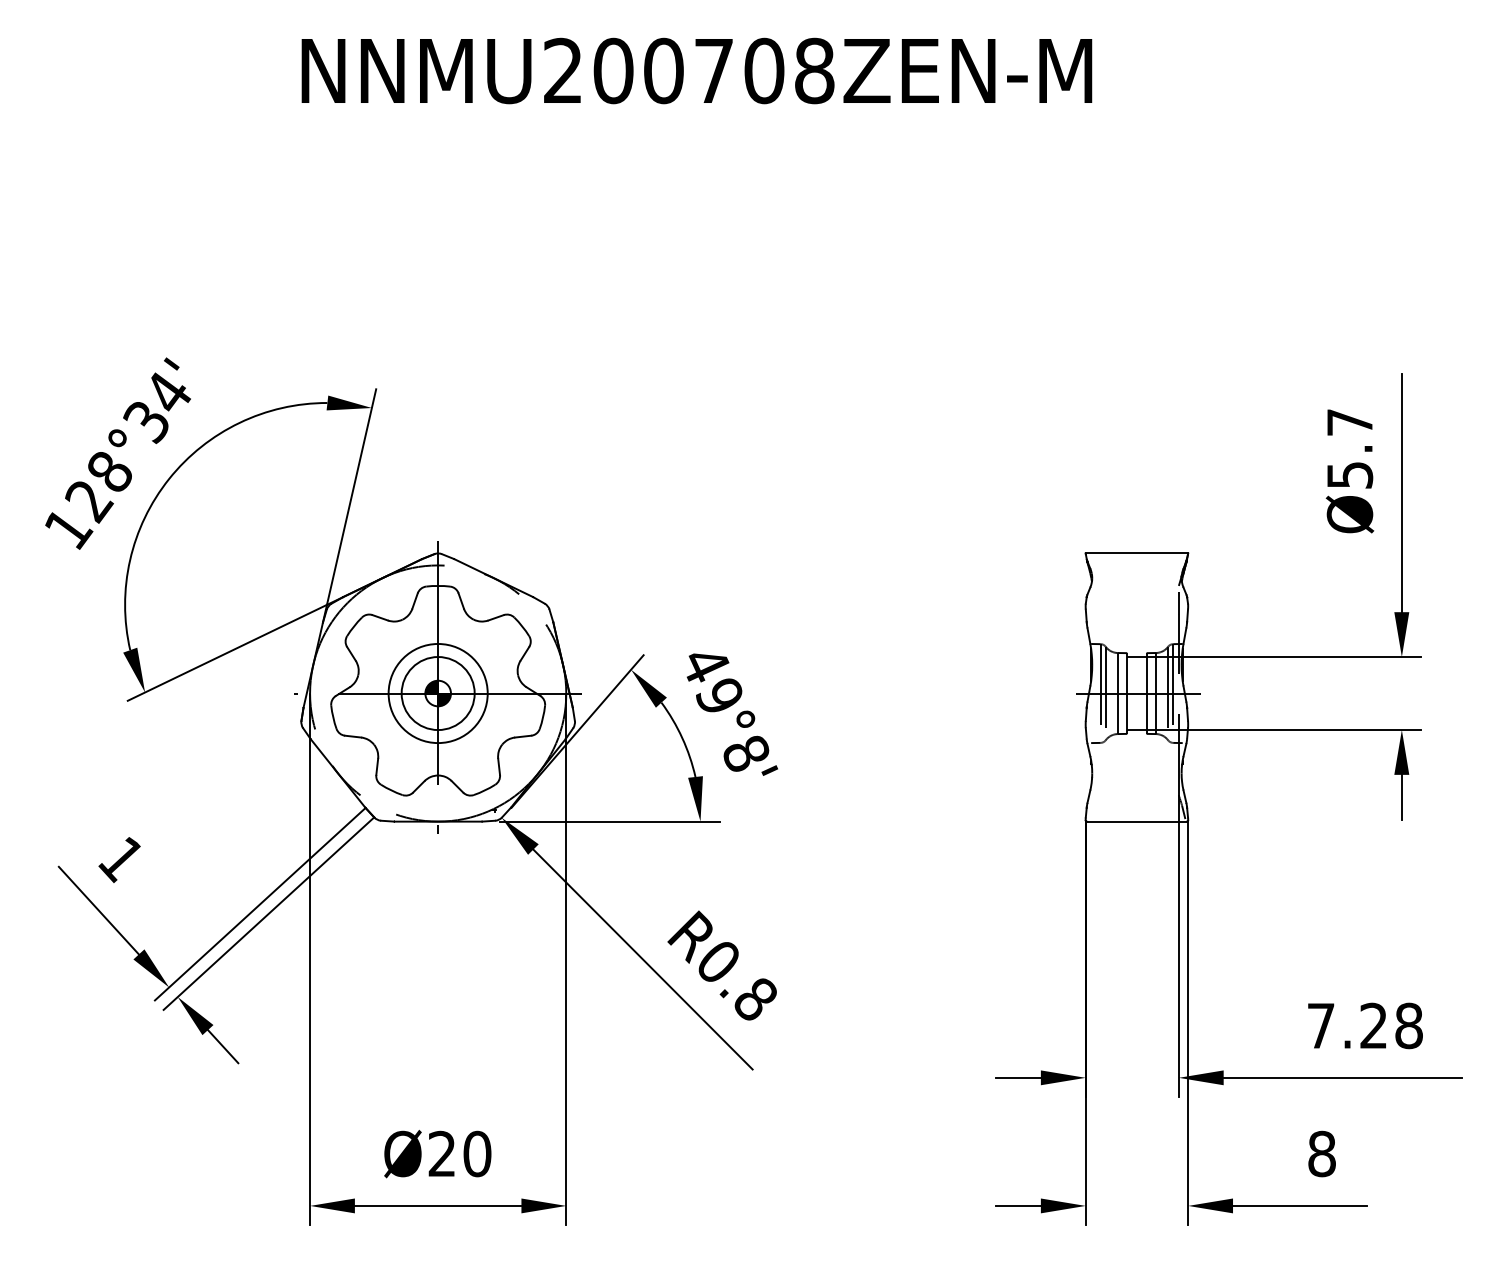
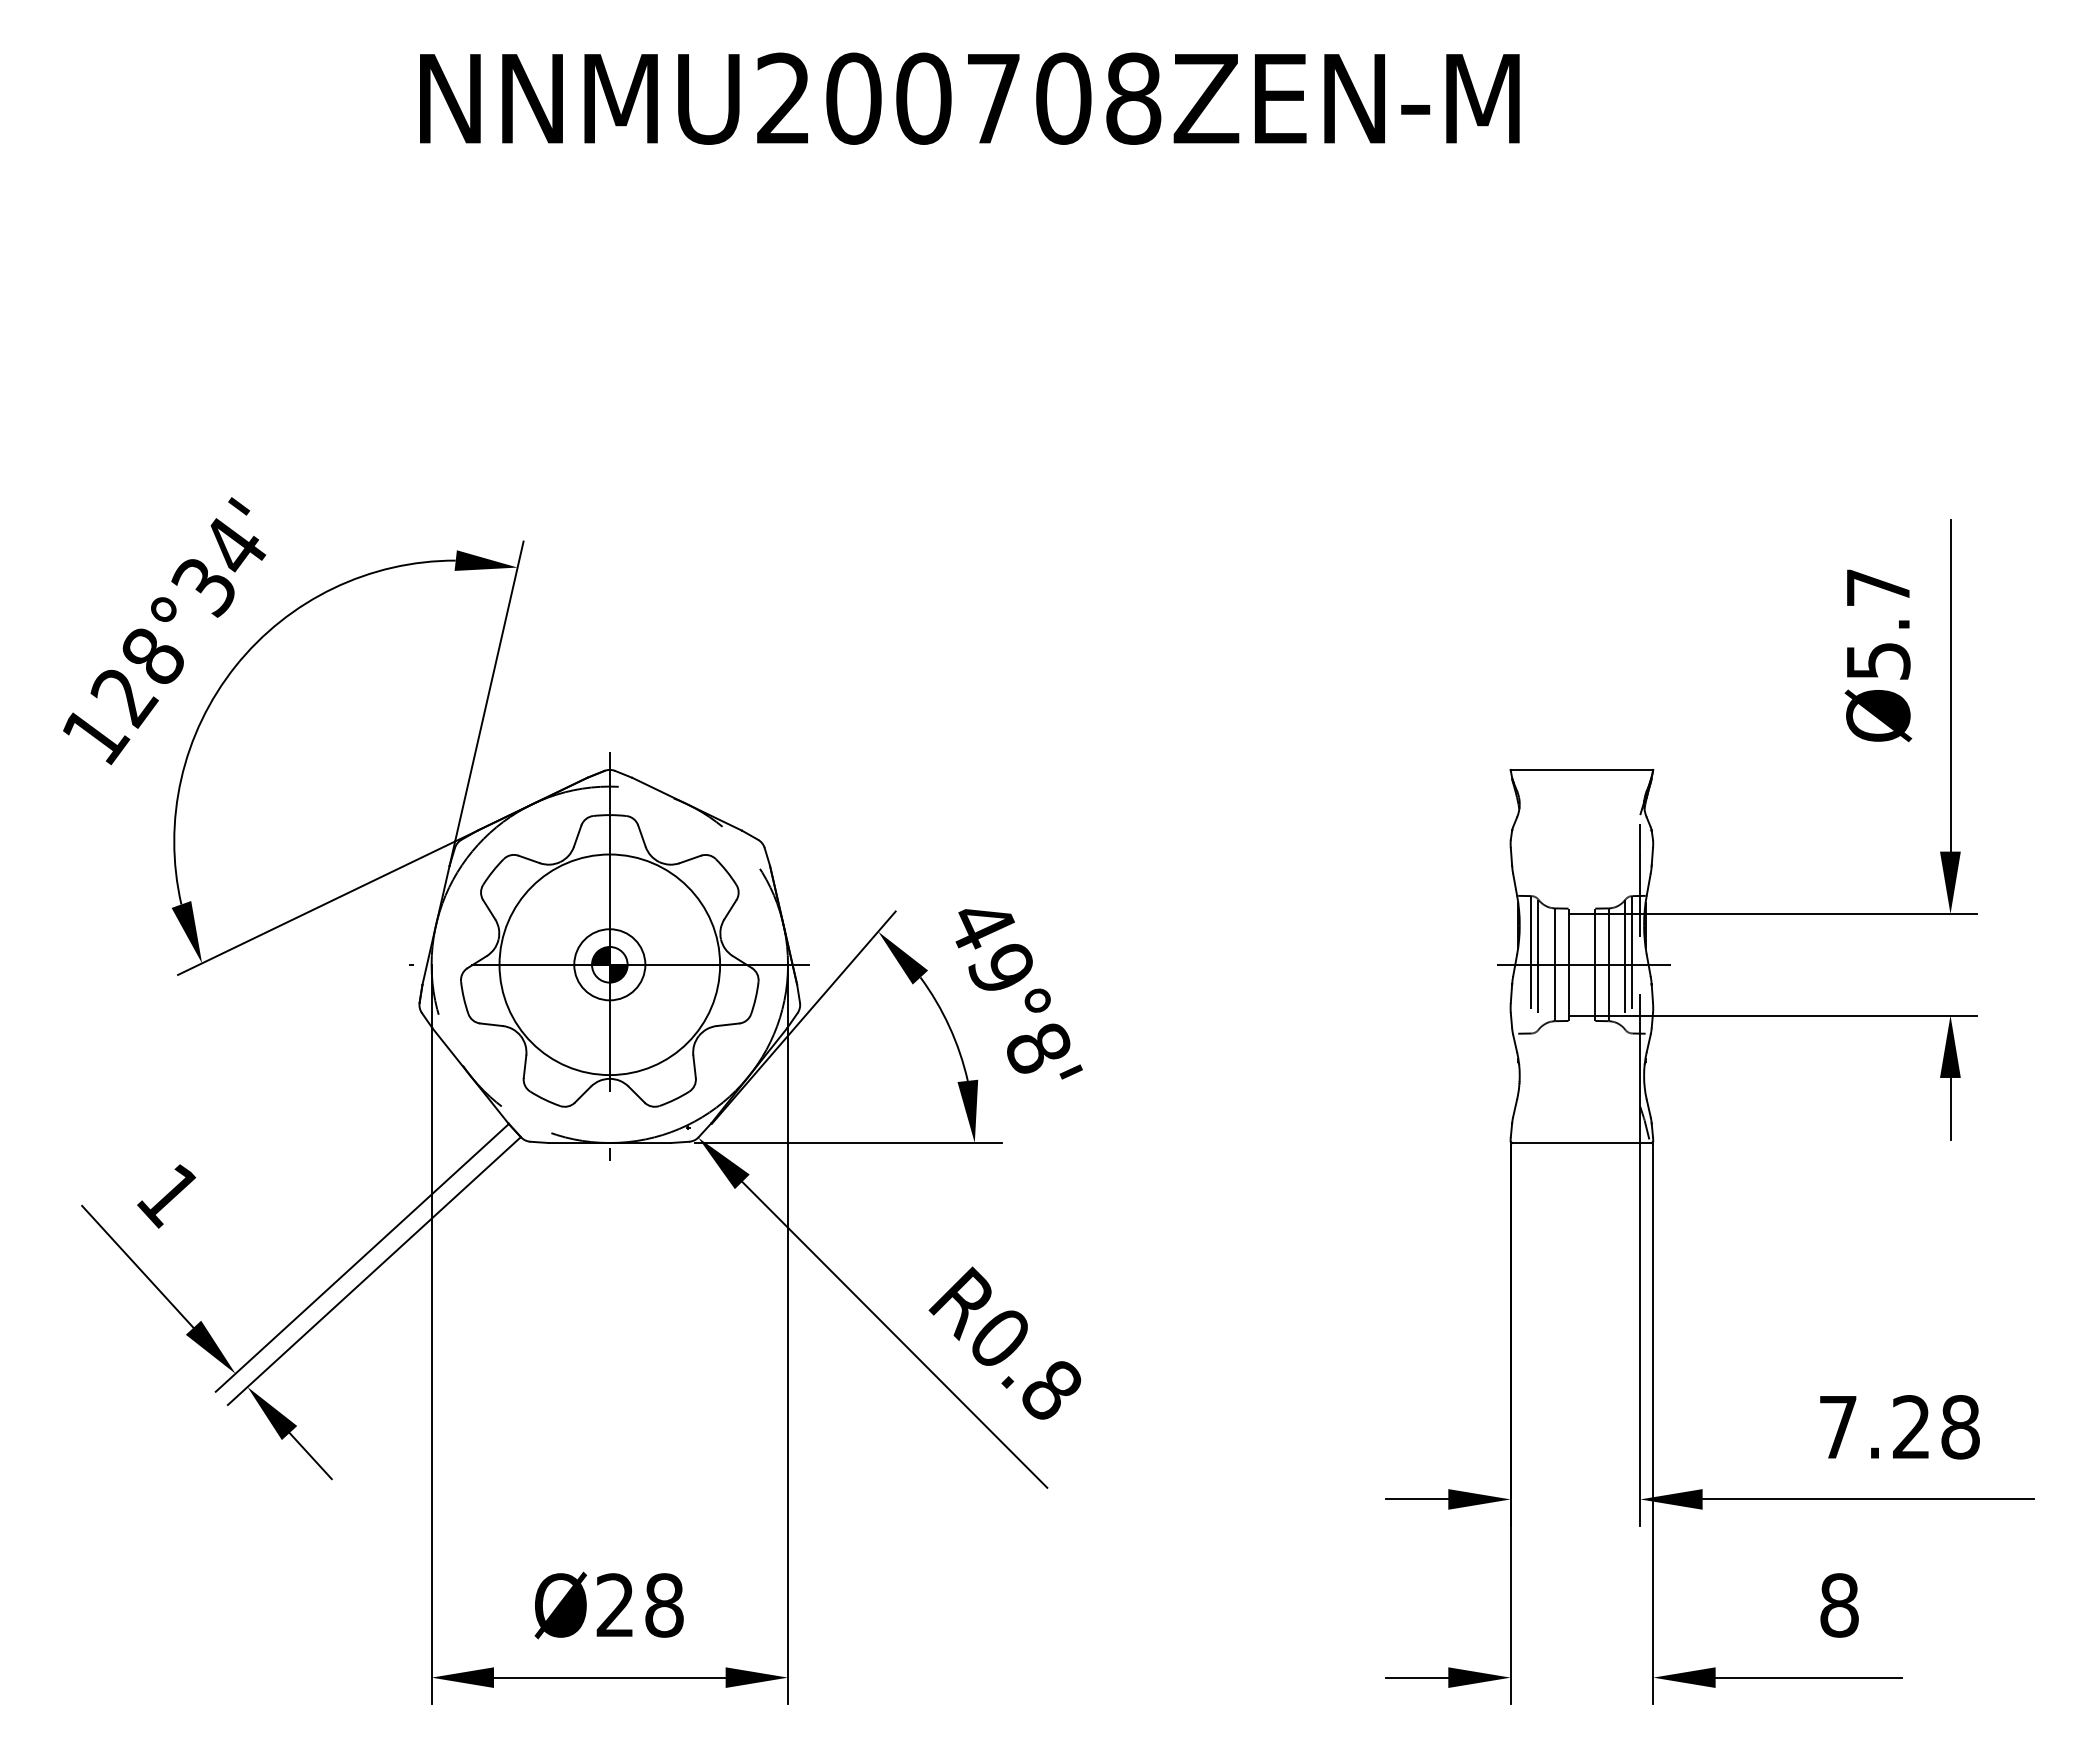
circle: (437, 693) -> (609, 964), size x0.7
circle: (437, 693) -> (609, 964), size x1.6
text: (477, 1154) -> (664, 1605), Ø20 -> Ø28

